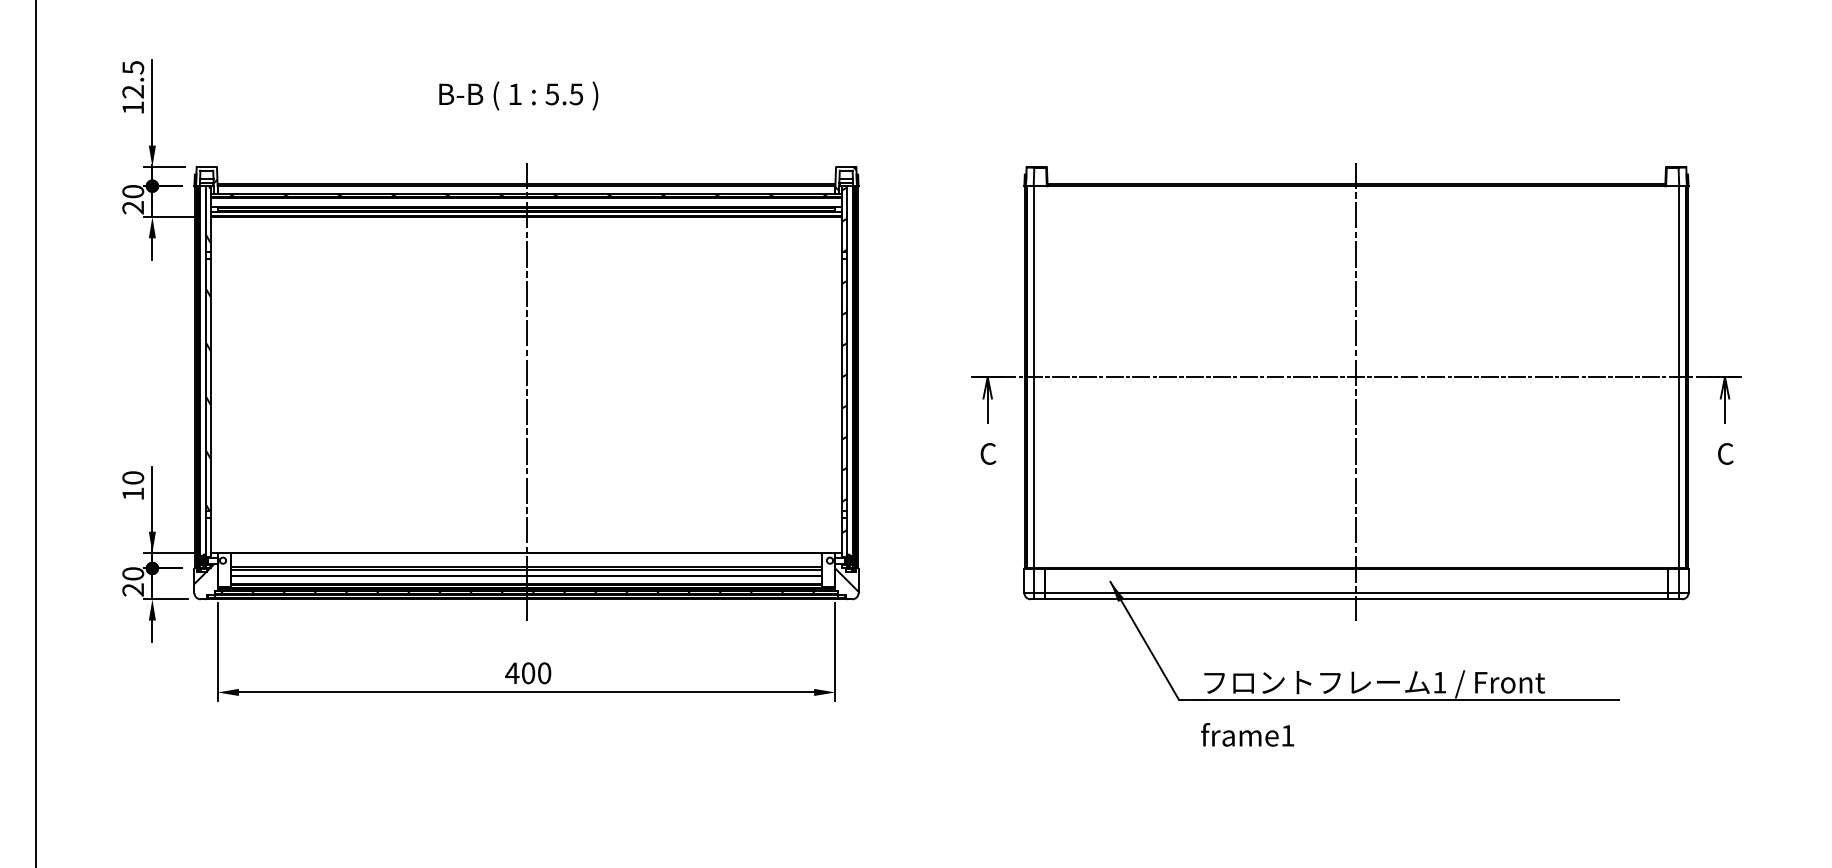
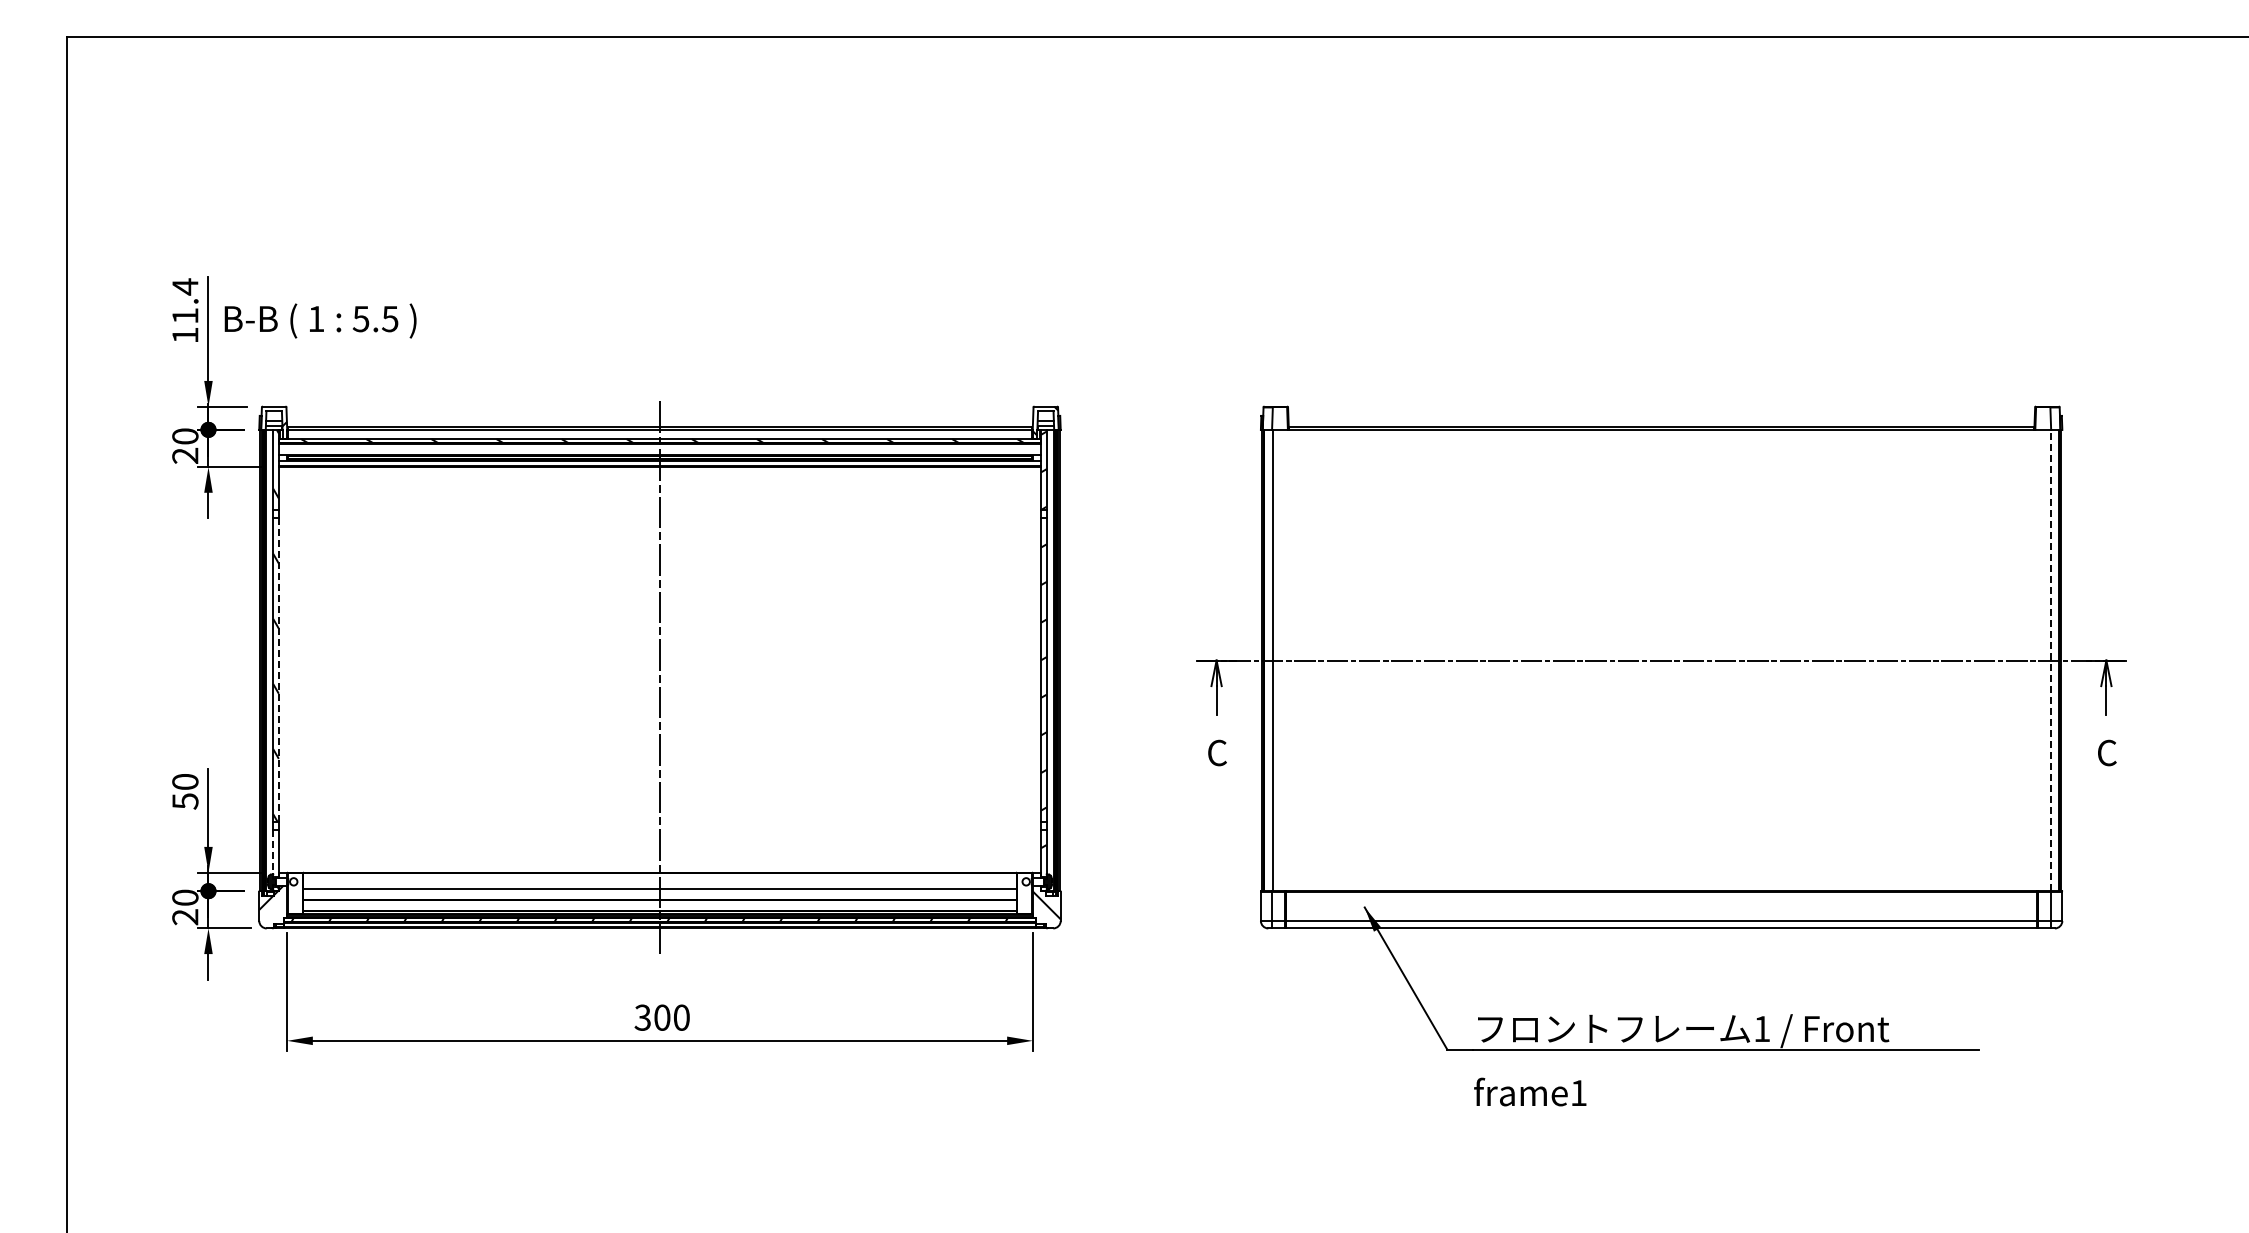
text: (133, 79) -> (185, 301), 12.5 -> 11.4
text: (518, 95) -> (320, 320), moved
line: (1678, 377) -> (2050, 660), solid -> dashed
line: (210, 384) -> (278, 669), solid -> dashed
line: (1356, 391) -> (1661, 677), removed
text: (133, 494) -> (185, 801), 10 -> 50
line: (206, 536) -> (273, 852), solid -> dashed
line: (526, 570) -> (659, 893), removed
text: (512, 673) -> (642, 1017), 400 -> 300

